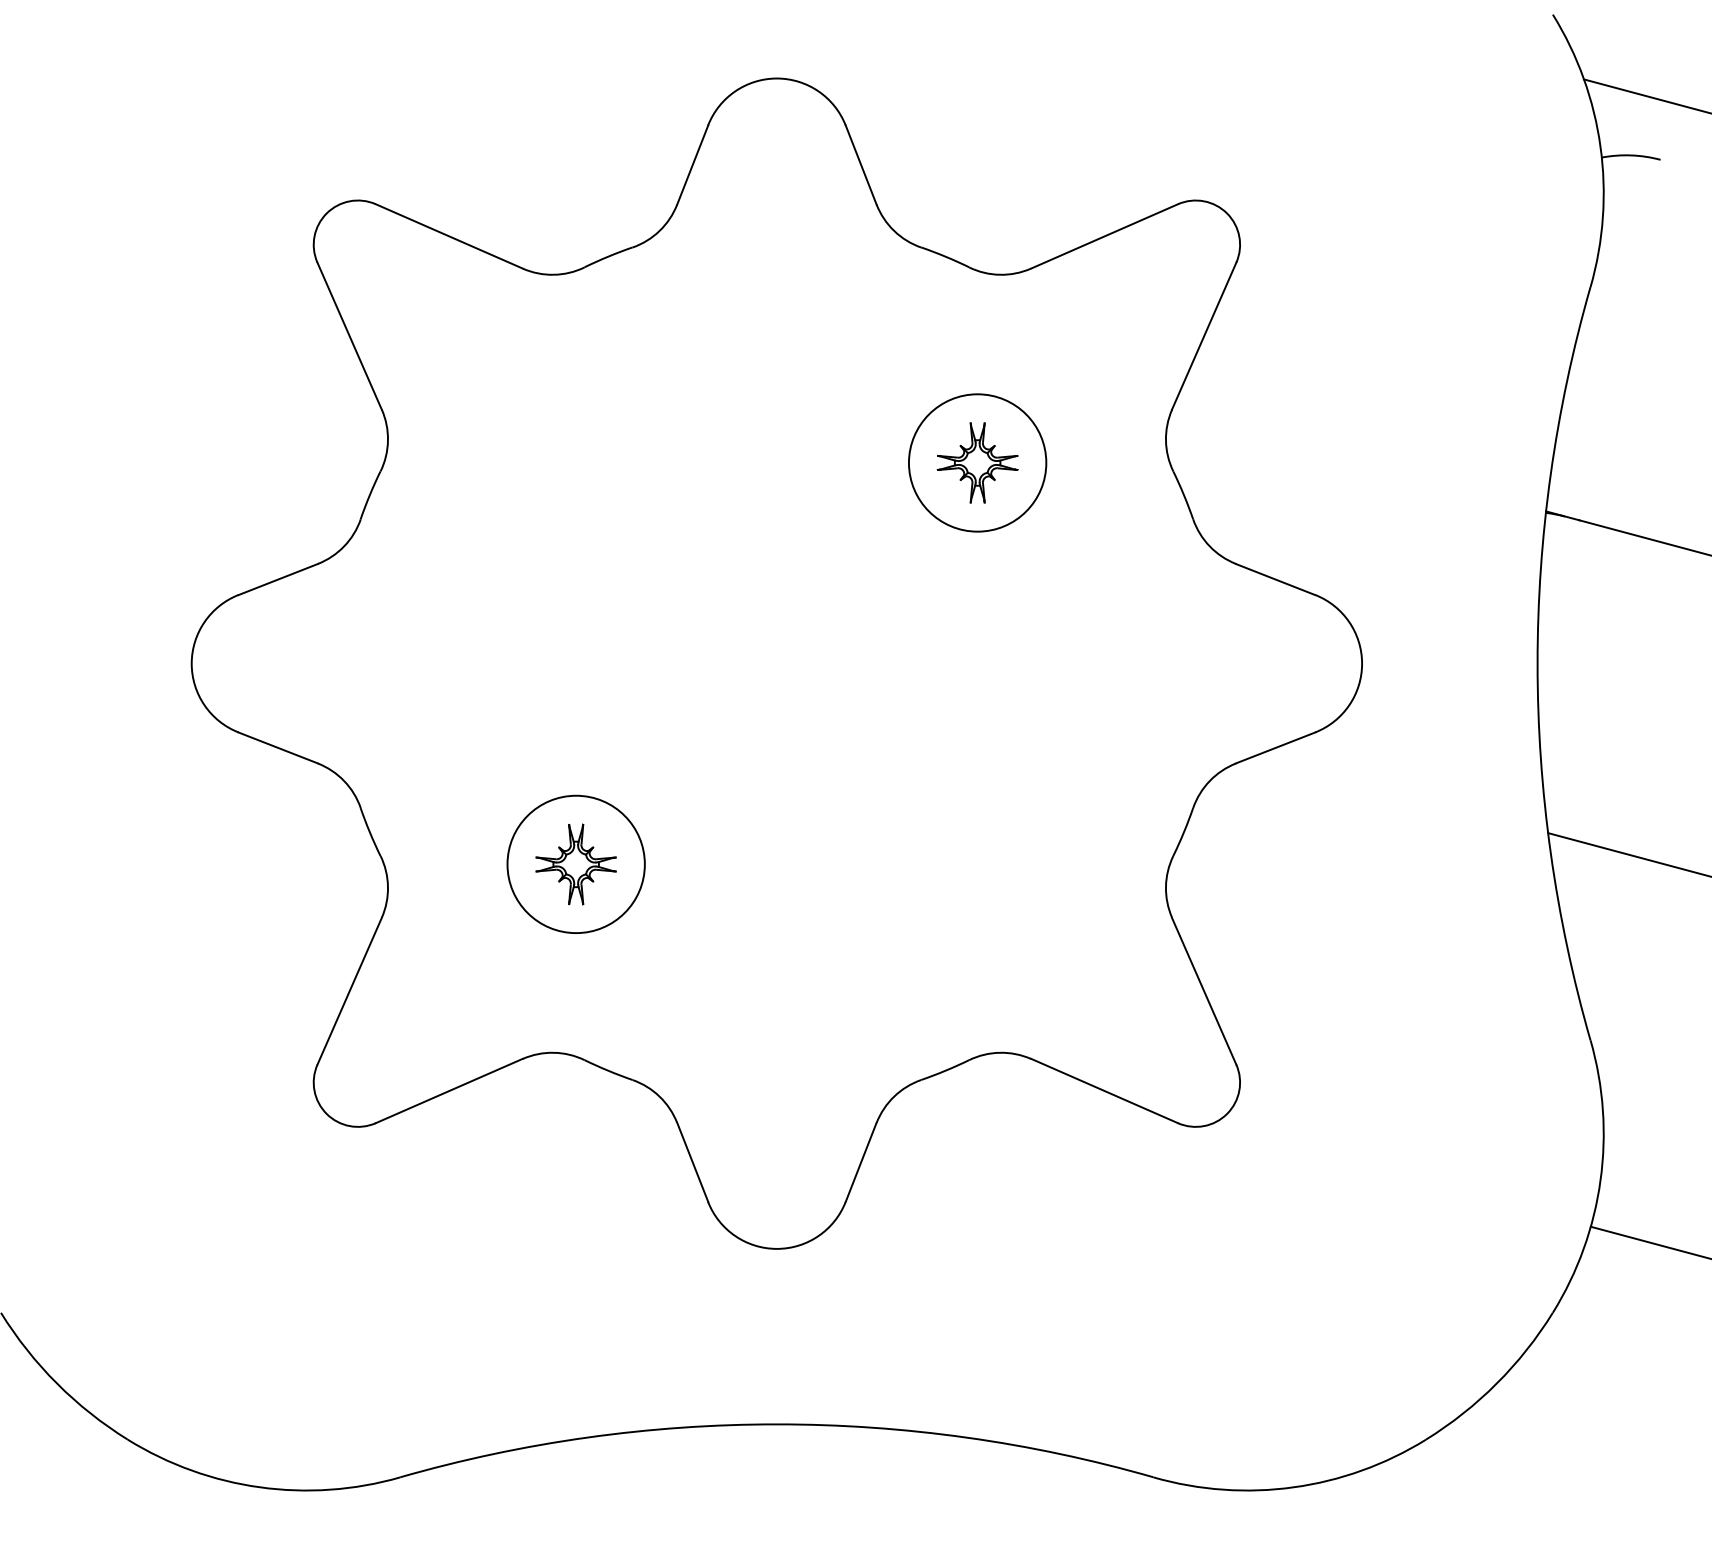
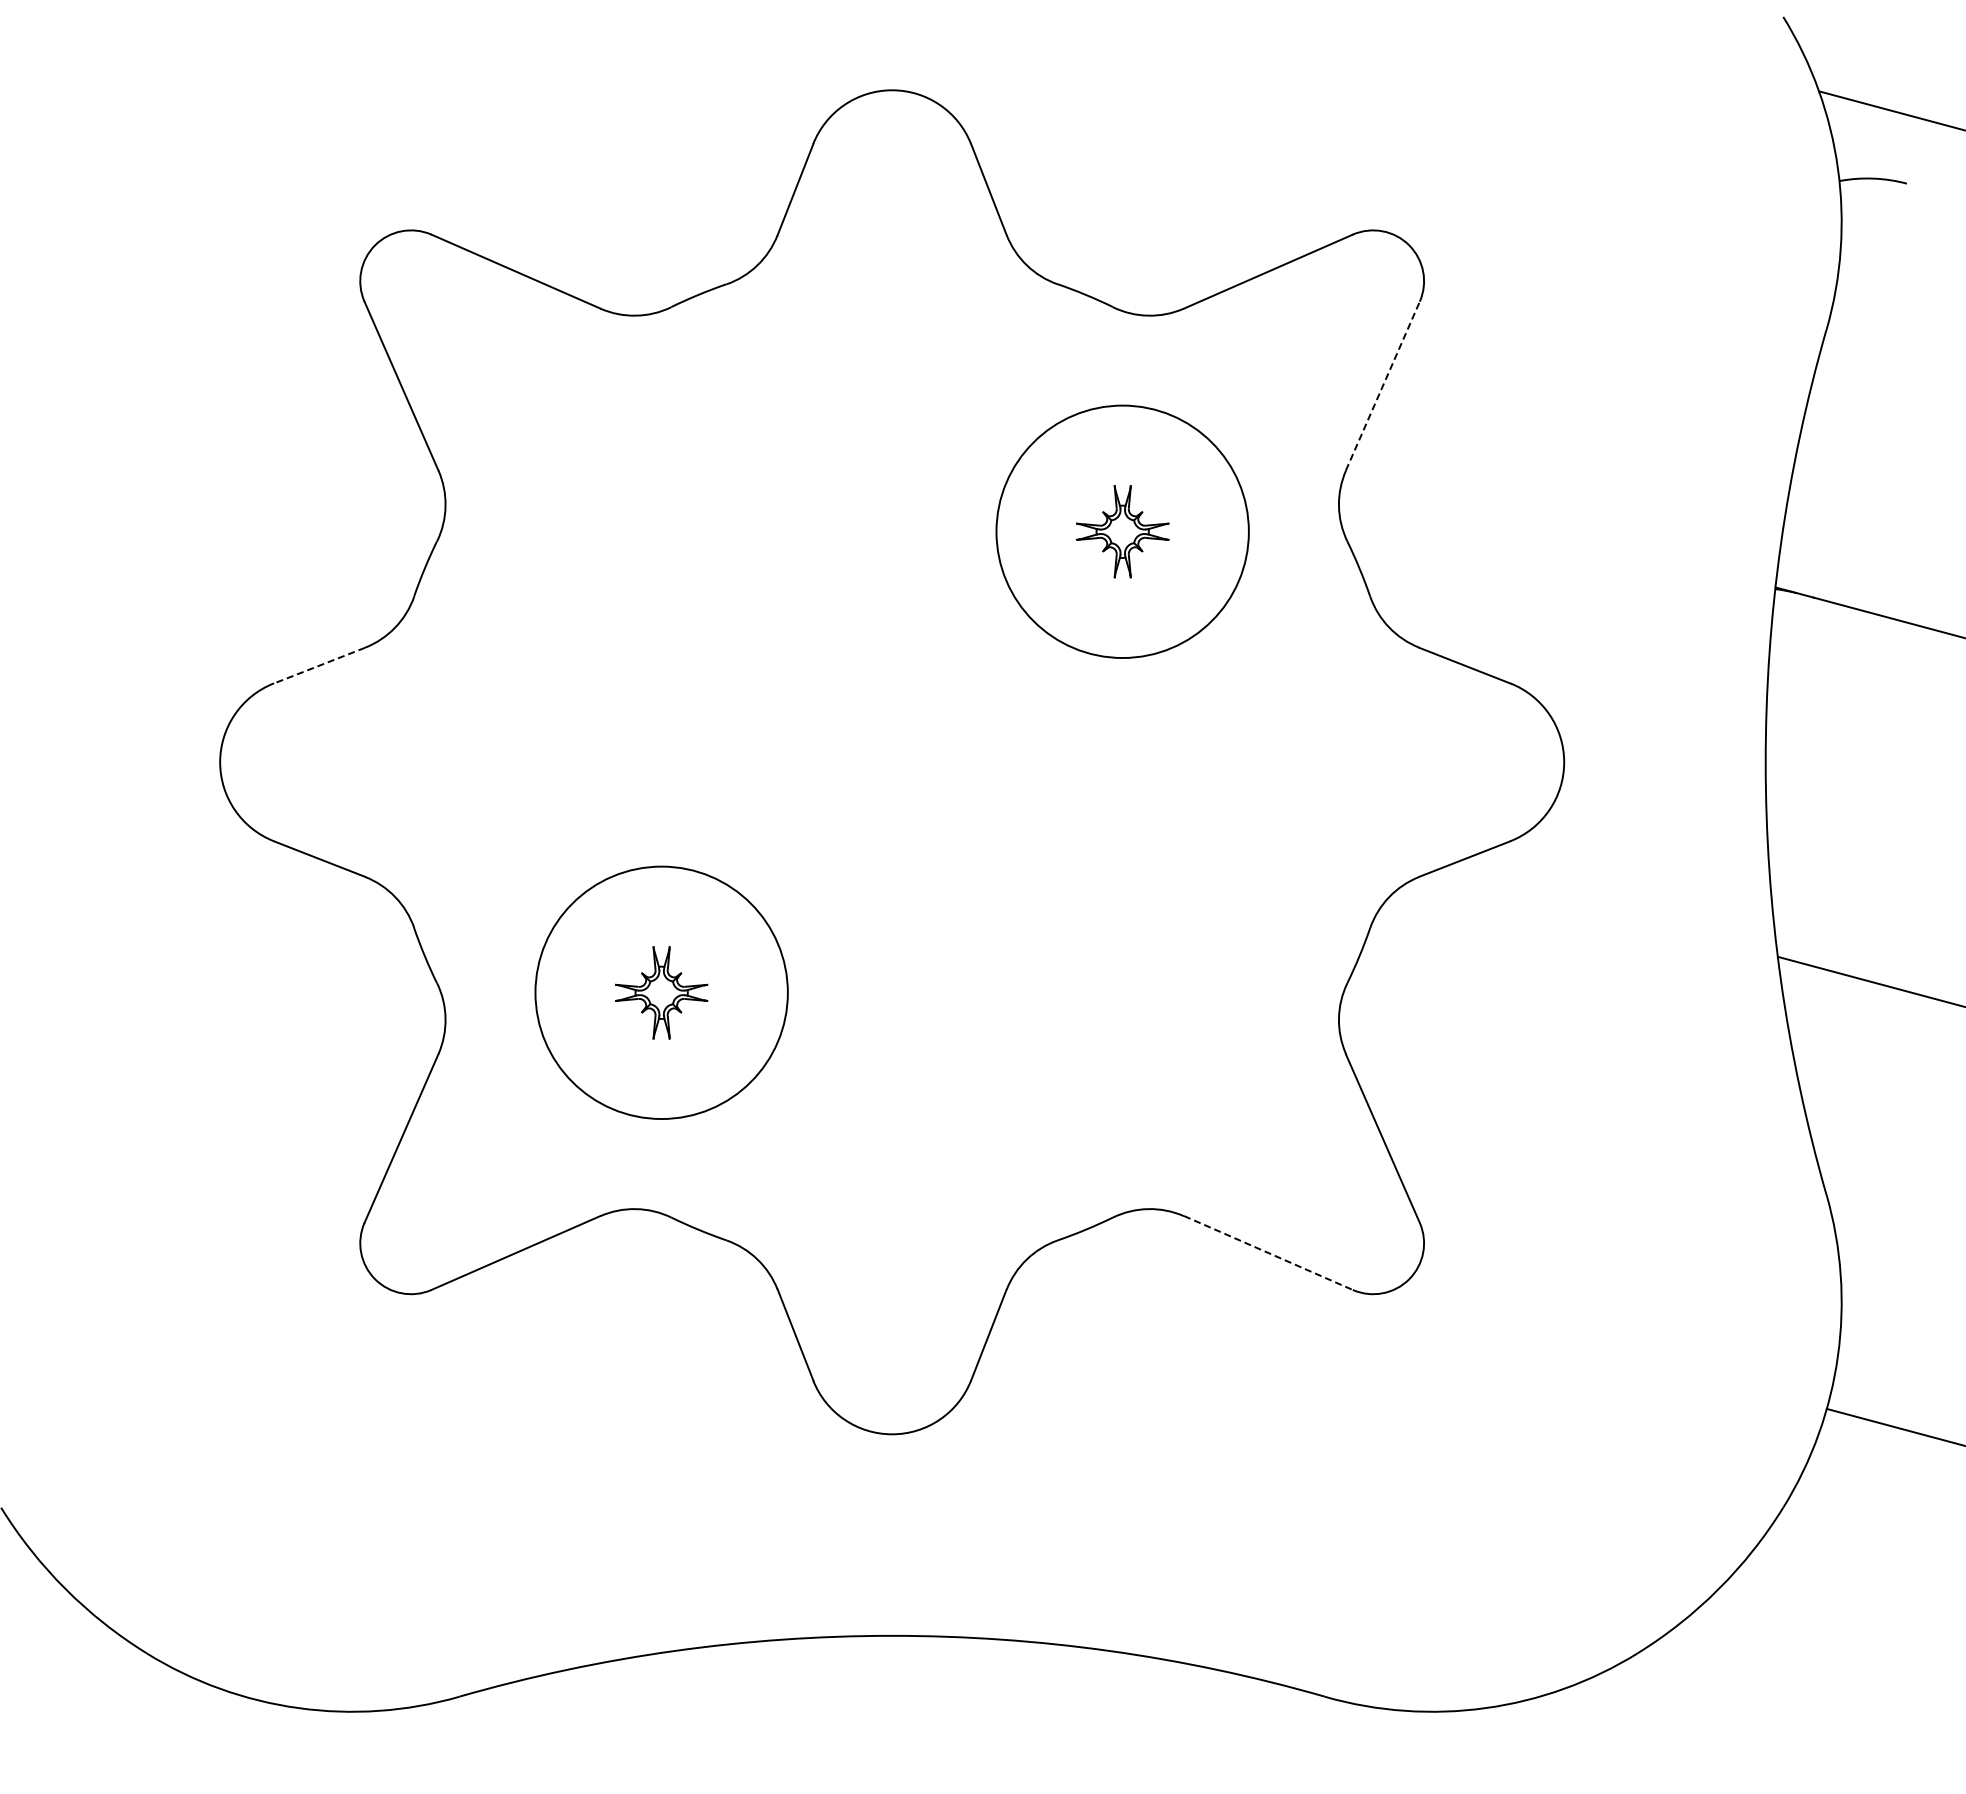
line: (1204, 335) -> (1383, 385), solid -> dashed
circle: (977, 462) -> (1122, 531), size x1.6
line: (278, 579) -> (319, 665), solid -> dashed
circle: (576, 864) -> (661, 992), size x1.6
line: (1104, 1091) -> (1268, 1253), solid -> dashed

